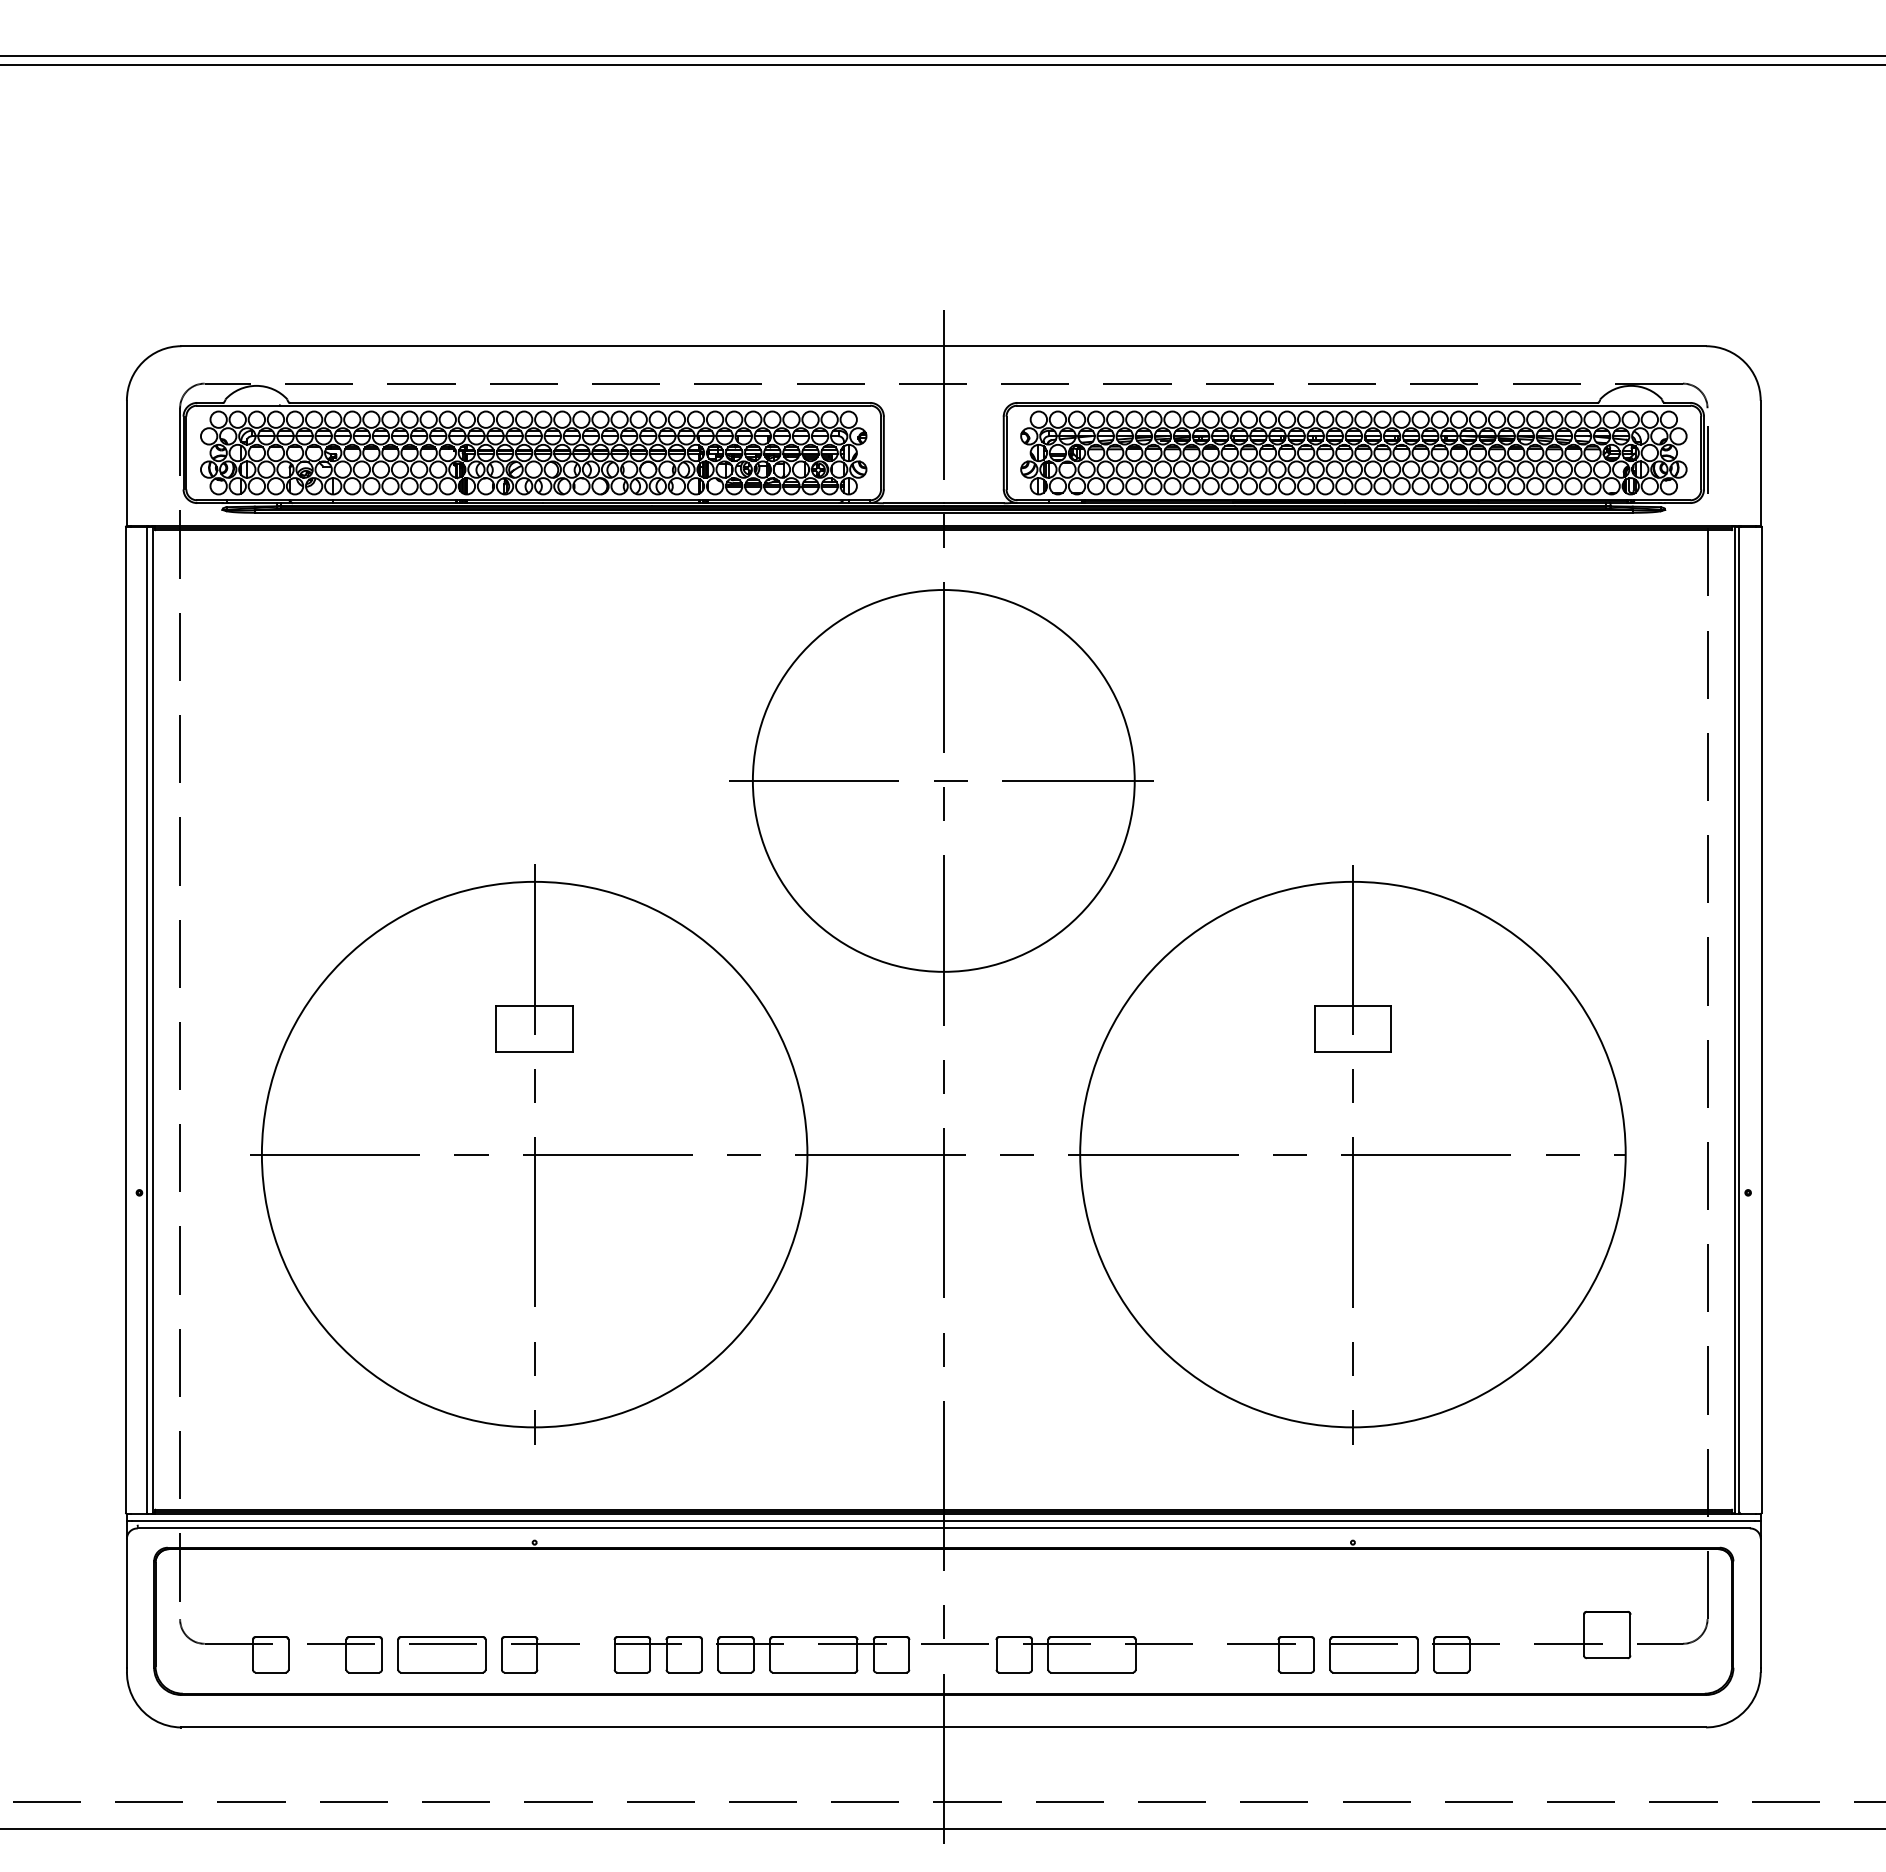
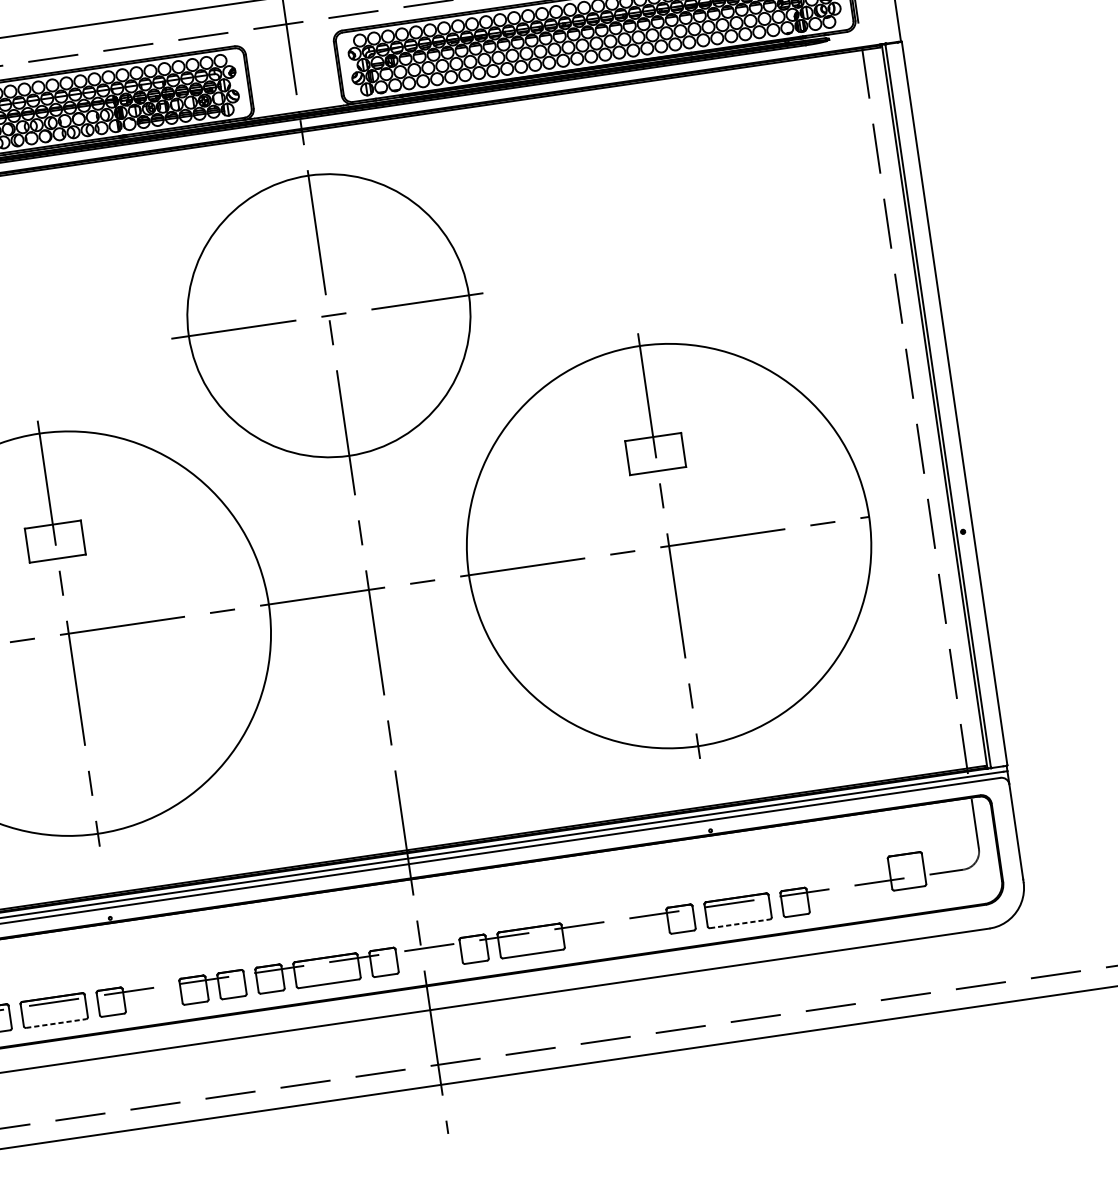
line: (441, 1672) -> (55, 1023), solid -> dashed
line: (1374, 1672) -> (740, 923), solid -> dashed

